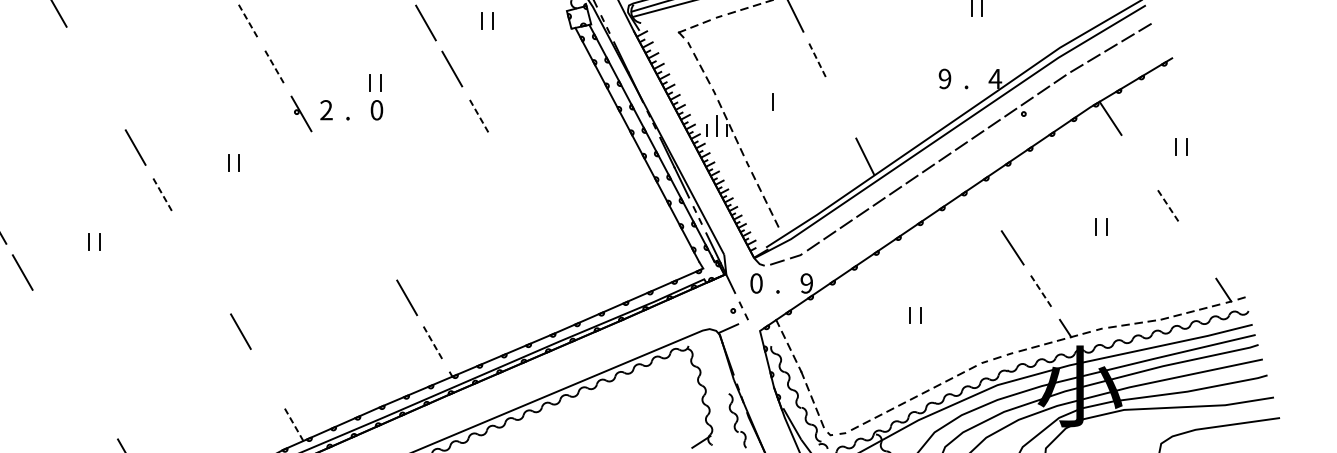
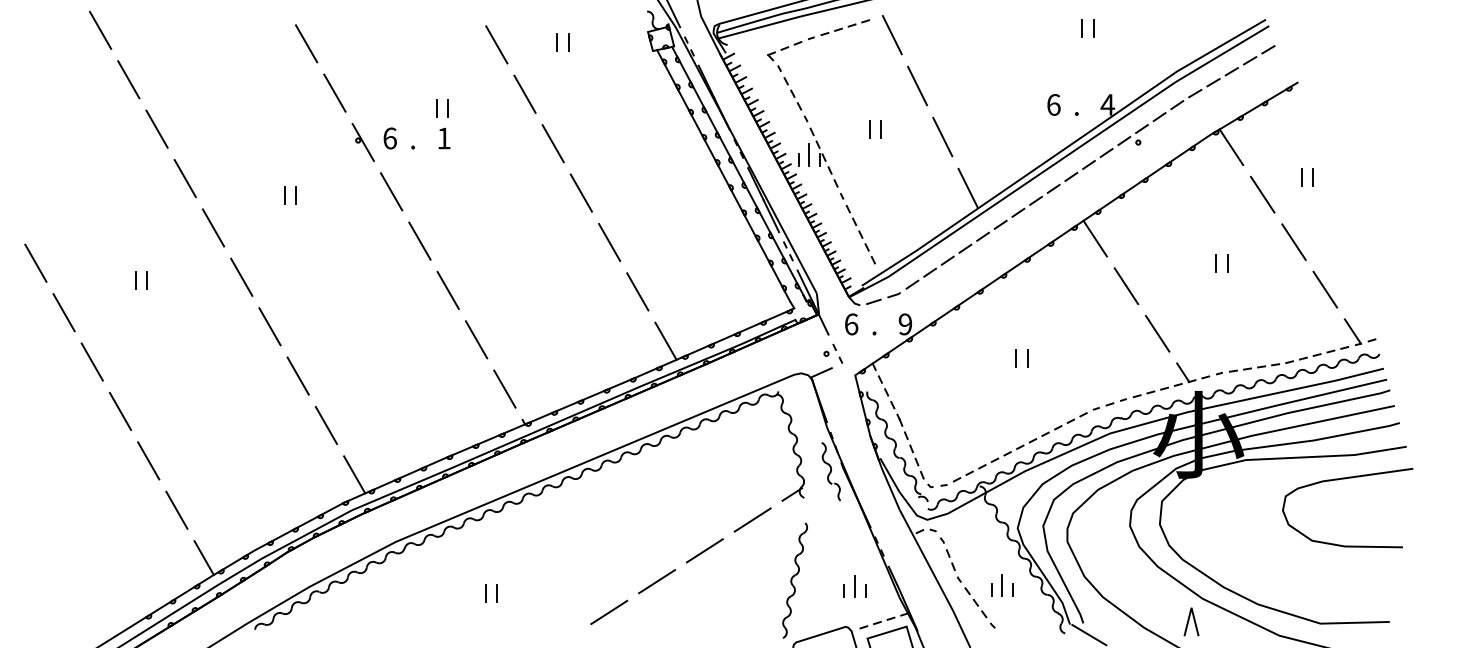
line: (248, 22) -> (306, 44), dashed -> solid
line: (82, 55) -> (128, 79), added
line: (818, 61) -> (917, 86), dashed -> solid
line: (275, 68) -> (335, 93), dashed -> solid
text: (944, 78) -> (1053, 104), 9 -> 6
line: (108, 100) -> (156, 128), added
line: (783, 101) -> (880, 129), added
line: (841, 108) -> (942, 136), added
text: (325, 110) -> (389, 138), 2 -> 6
text: (376, 110) -> (443, 138), 0 -> 1
line: (477, 114) -> (552, 143), dashed -> solid
line: (327, 159) -> (391, 191), added
line: (503, 160) -> (580, 192), added
line: (1139, 162) -> (1262, 194), added
line: (161, 193) -> (213, 227), dashed -> solid
line: (982, 203) -> (1094, 238), added
line: (353, 205) -> (419, 240), added
line: (531, 207) -> (609, 242), added
line: (1169, 207) -> (1294, 242), dashed -> solid
line: (188, 238) -> (241, 276), added
line: (380, 250) -> (447, 289), added
line: (1198, 250) -> (1325, 289), added
line: (557, 252) -> (637, 291), added
text: (756, 283) -> (851, 324), 0 -> 6
line: (214, 285) -> (269, 326), added
line: (1041, 292) -> (1157, 334), dashed -> solid
line: (583, 298) -> (665, 340), added
line: (48, 318) -> (91, 361), added
line: (434, 344) -> (505, 389), dashed -> solid
line: (75, 364) -> (120, 411), added
line: (267, 377) -> (326, 425), added
line: (101, 410) -> (148, 460), added
line: (293, 423) -> (354, 474), dashed -> solid

